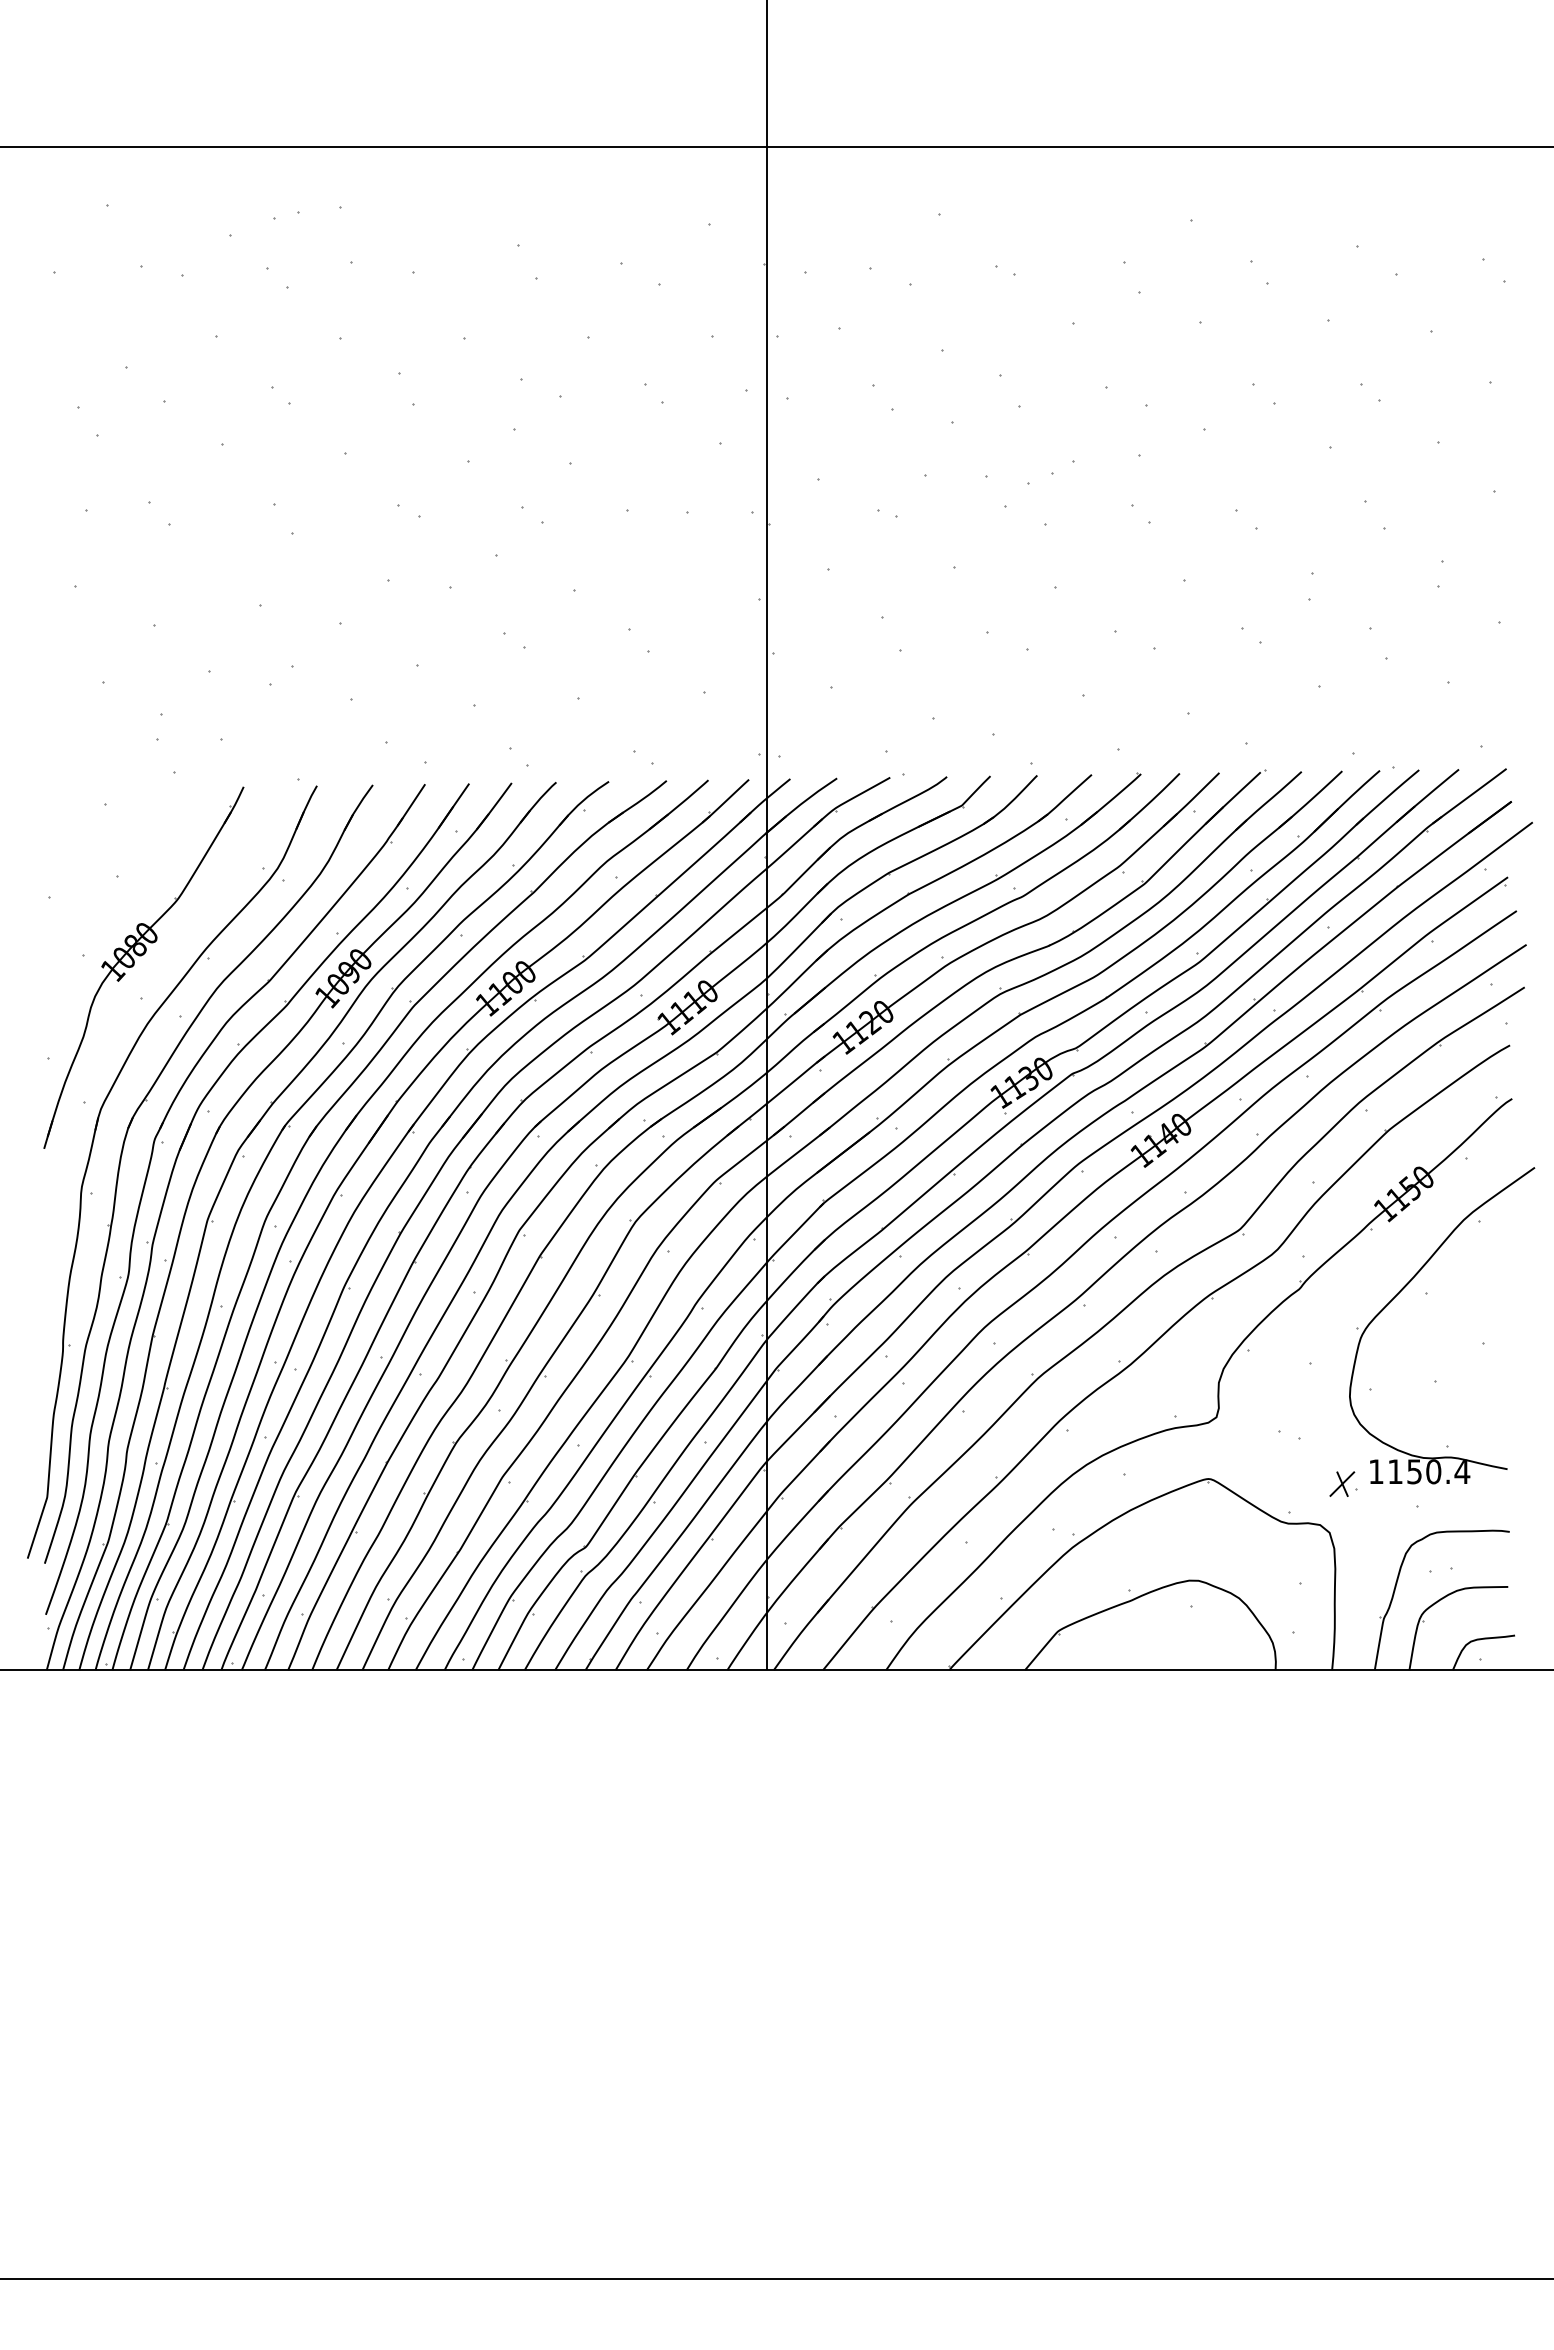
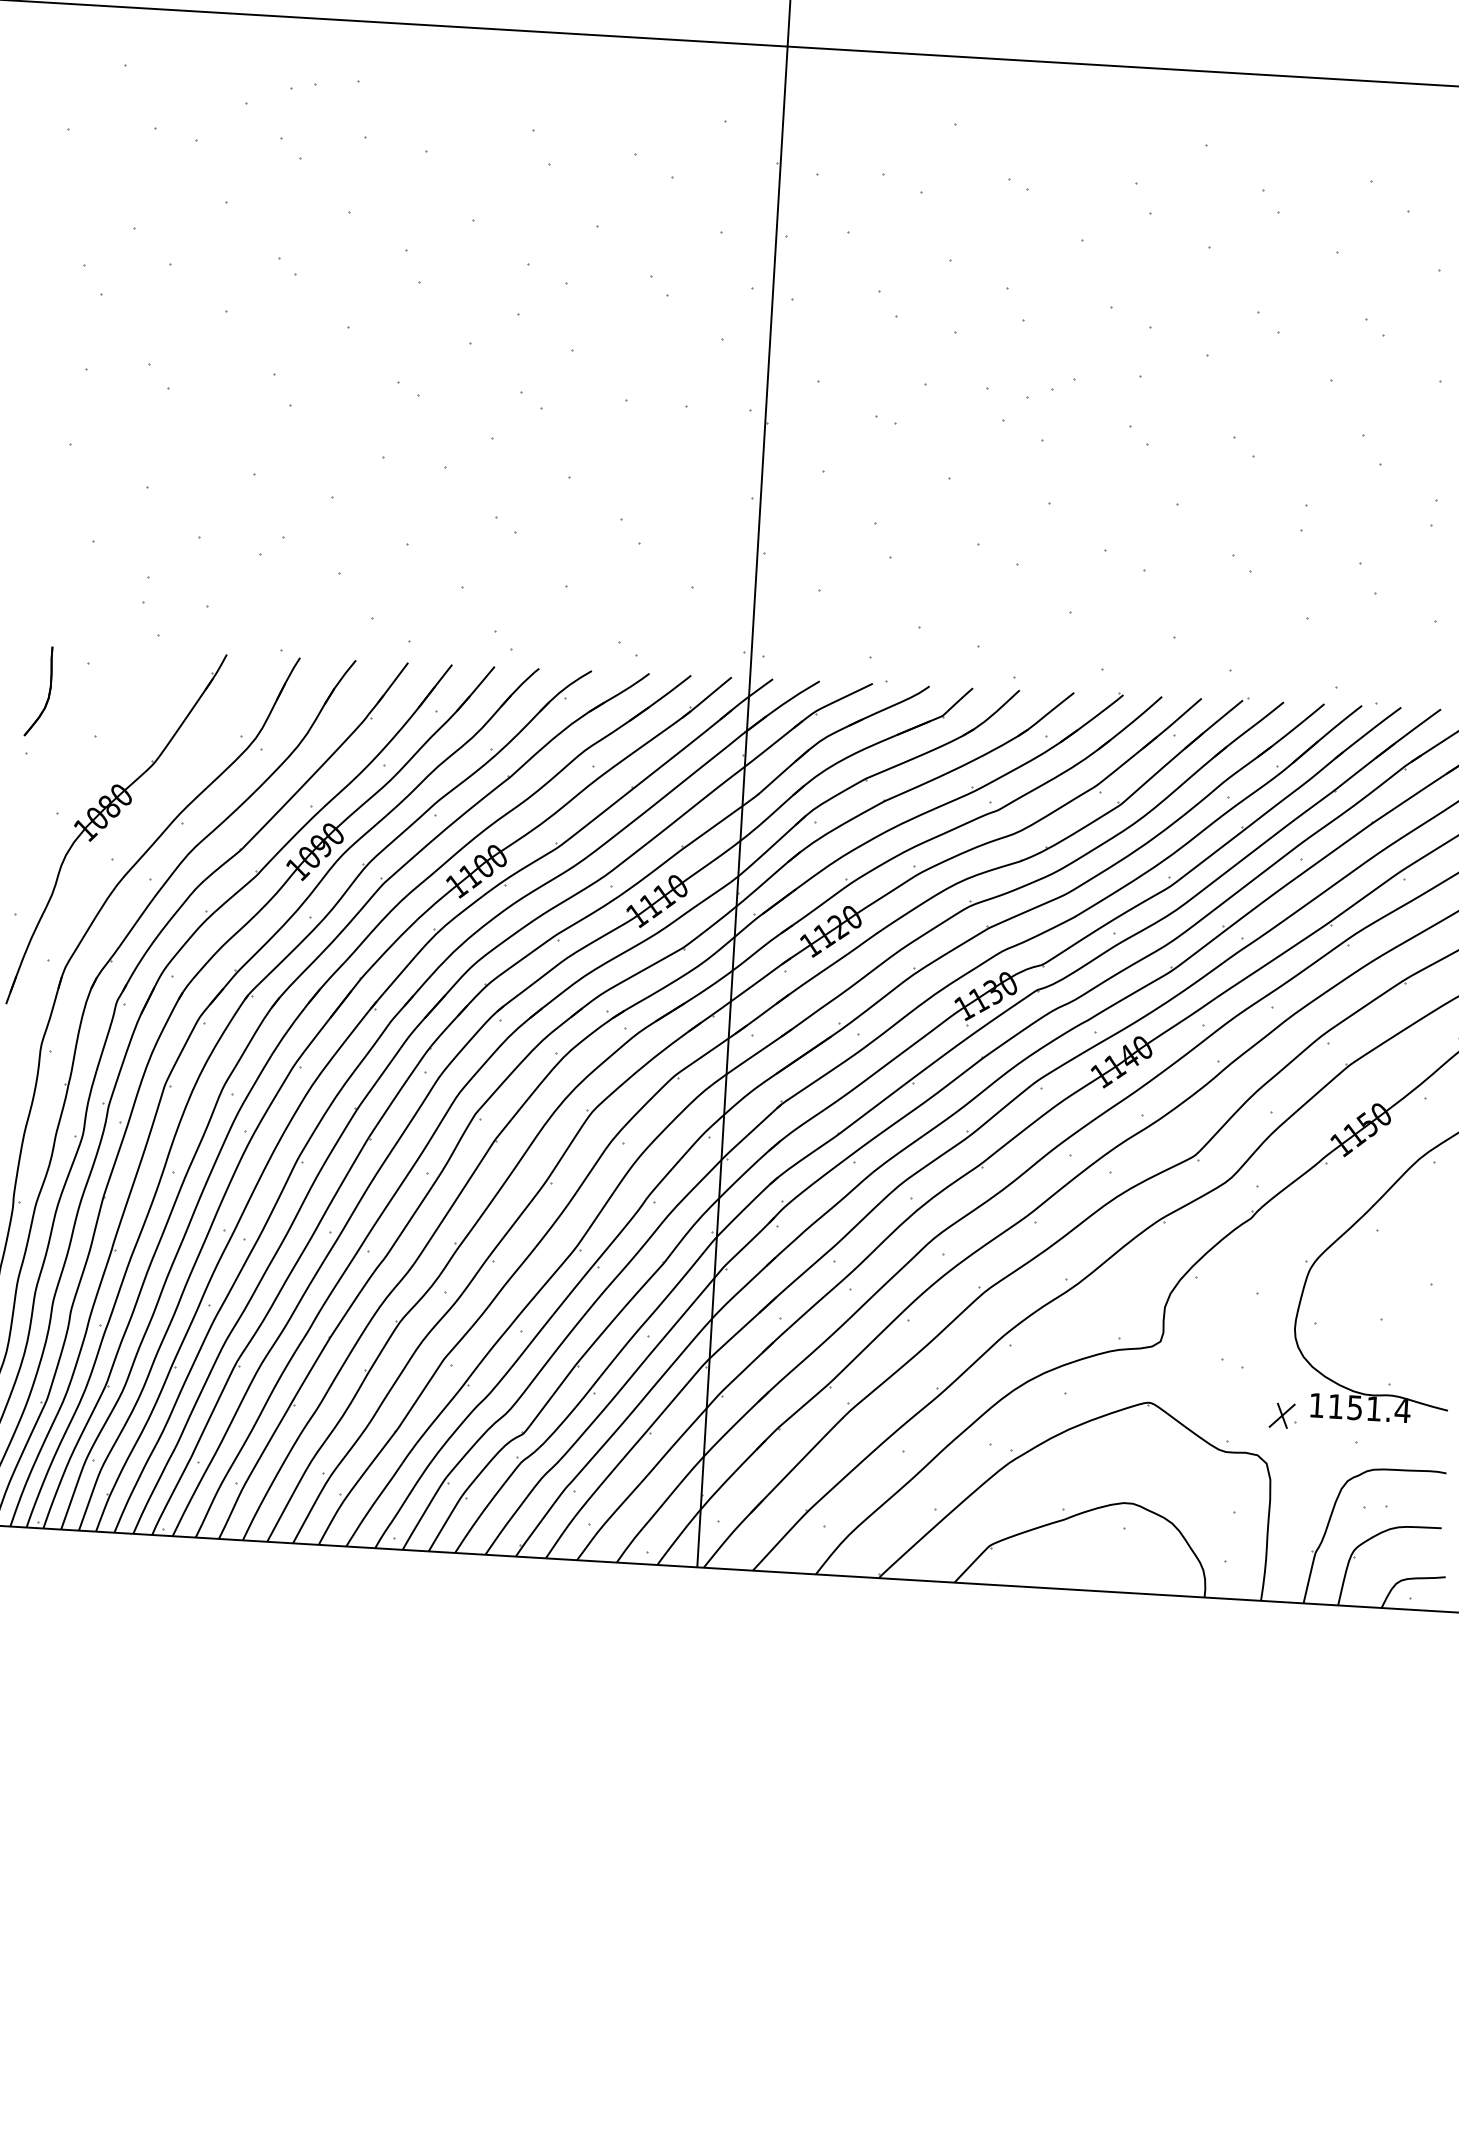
part: (67, 838) -> (47, 695), added
text: (1433, 1471) -> (1373, 1408), 1150.4 -> 1151.4

